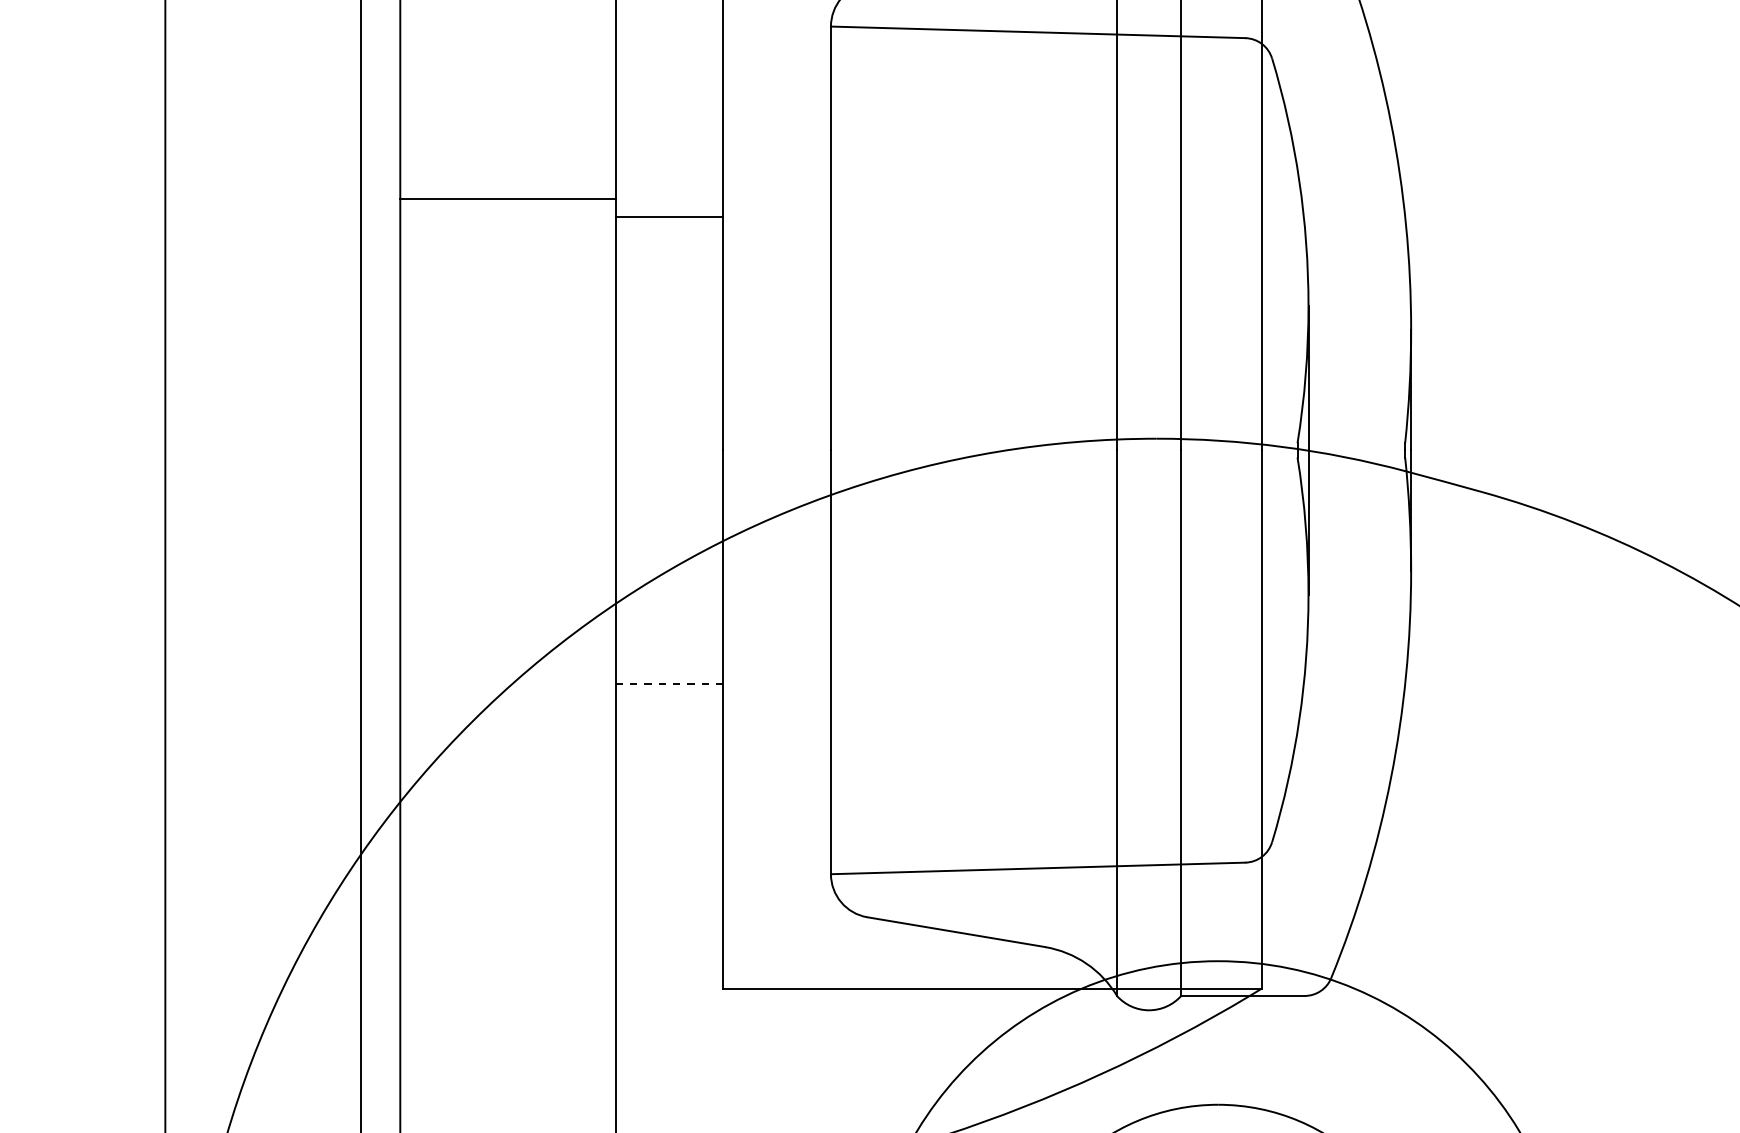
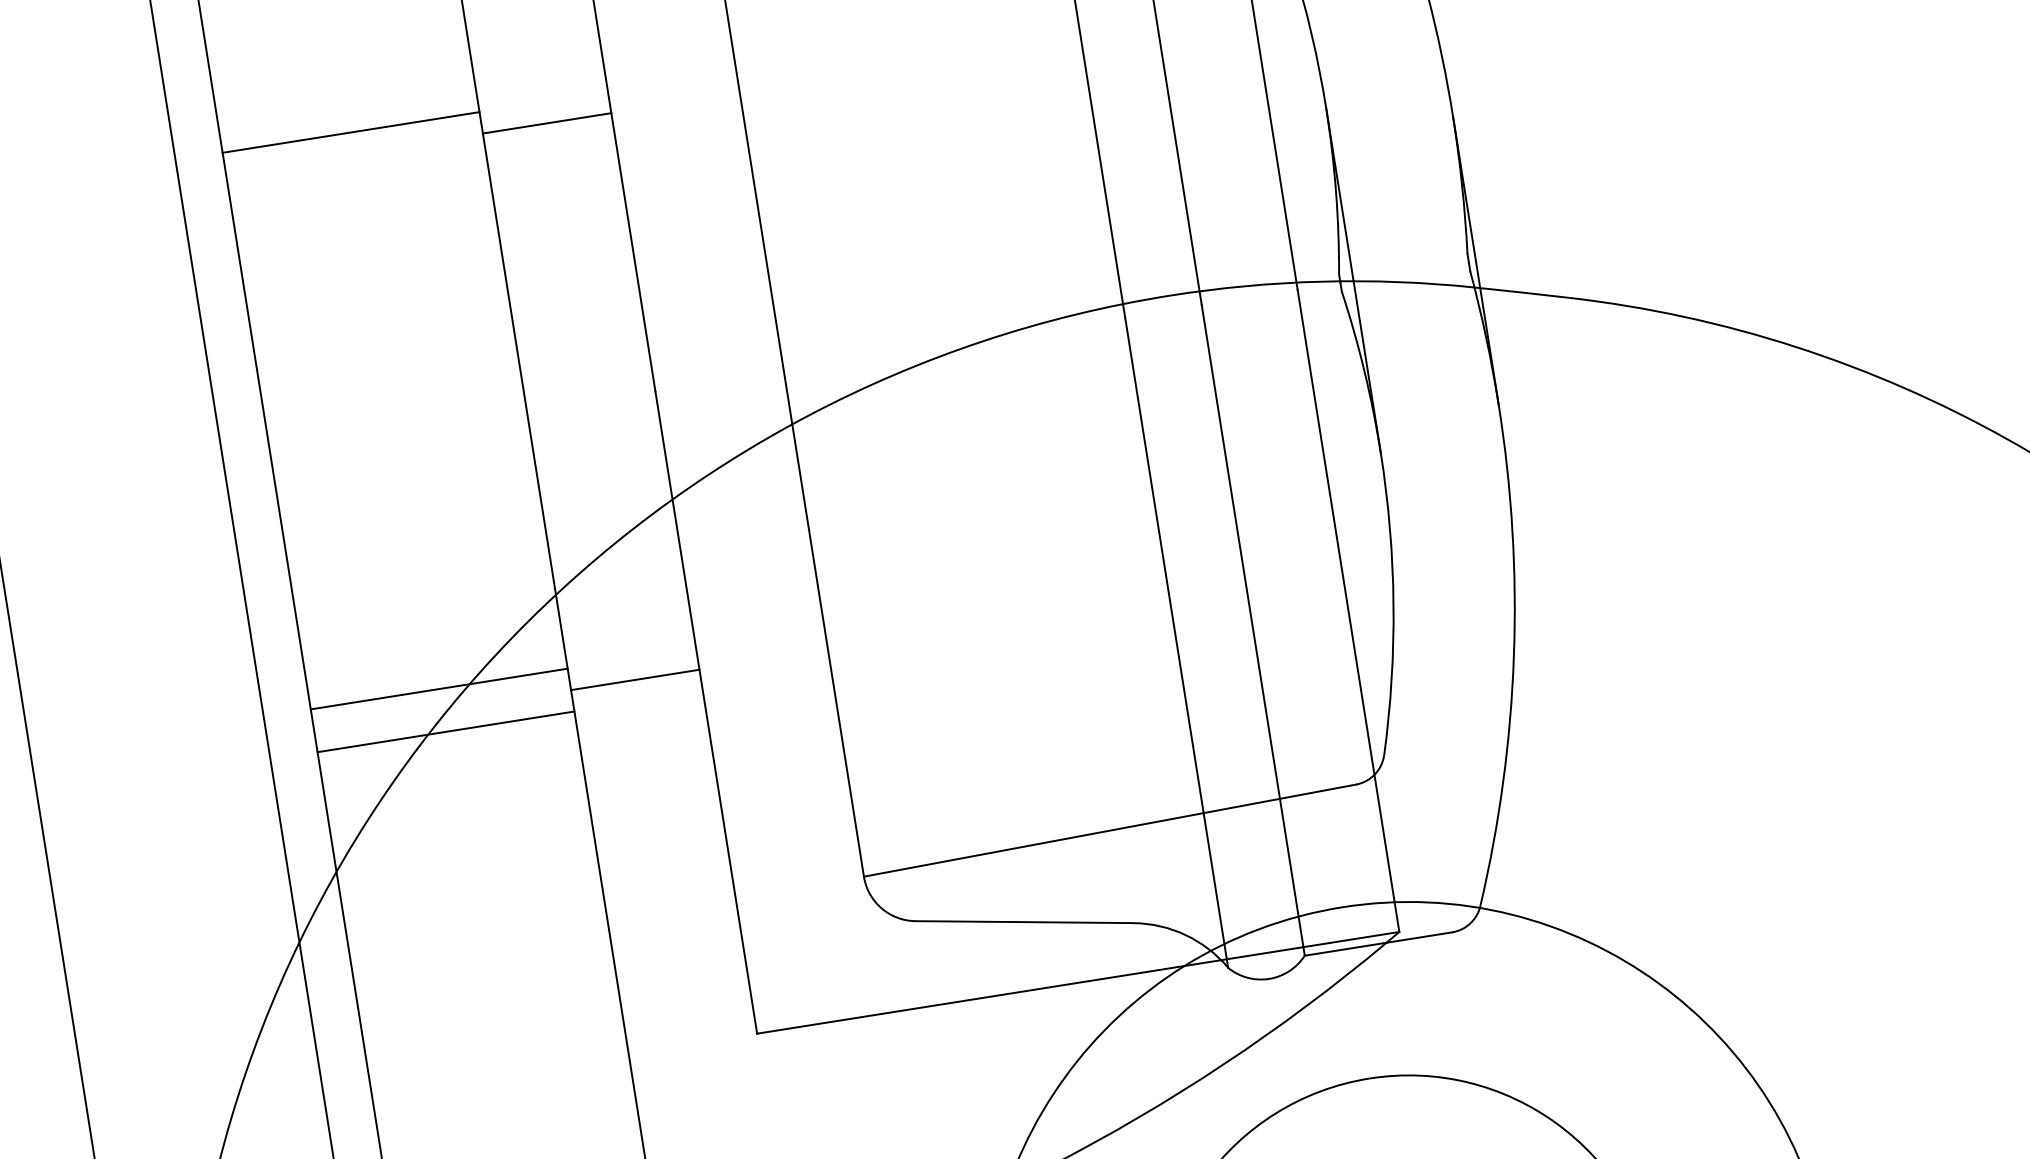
line: (507, 665) -> (438, 688), added
line: (669, 683) -> (635, 679), dashed -> solid
line: (507, 701) -> (445, 731), added

